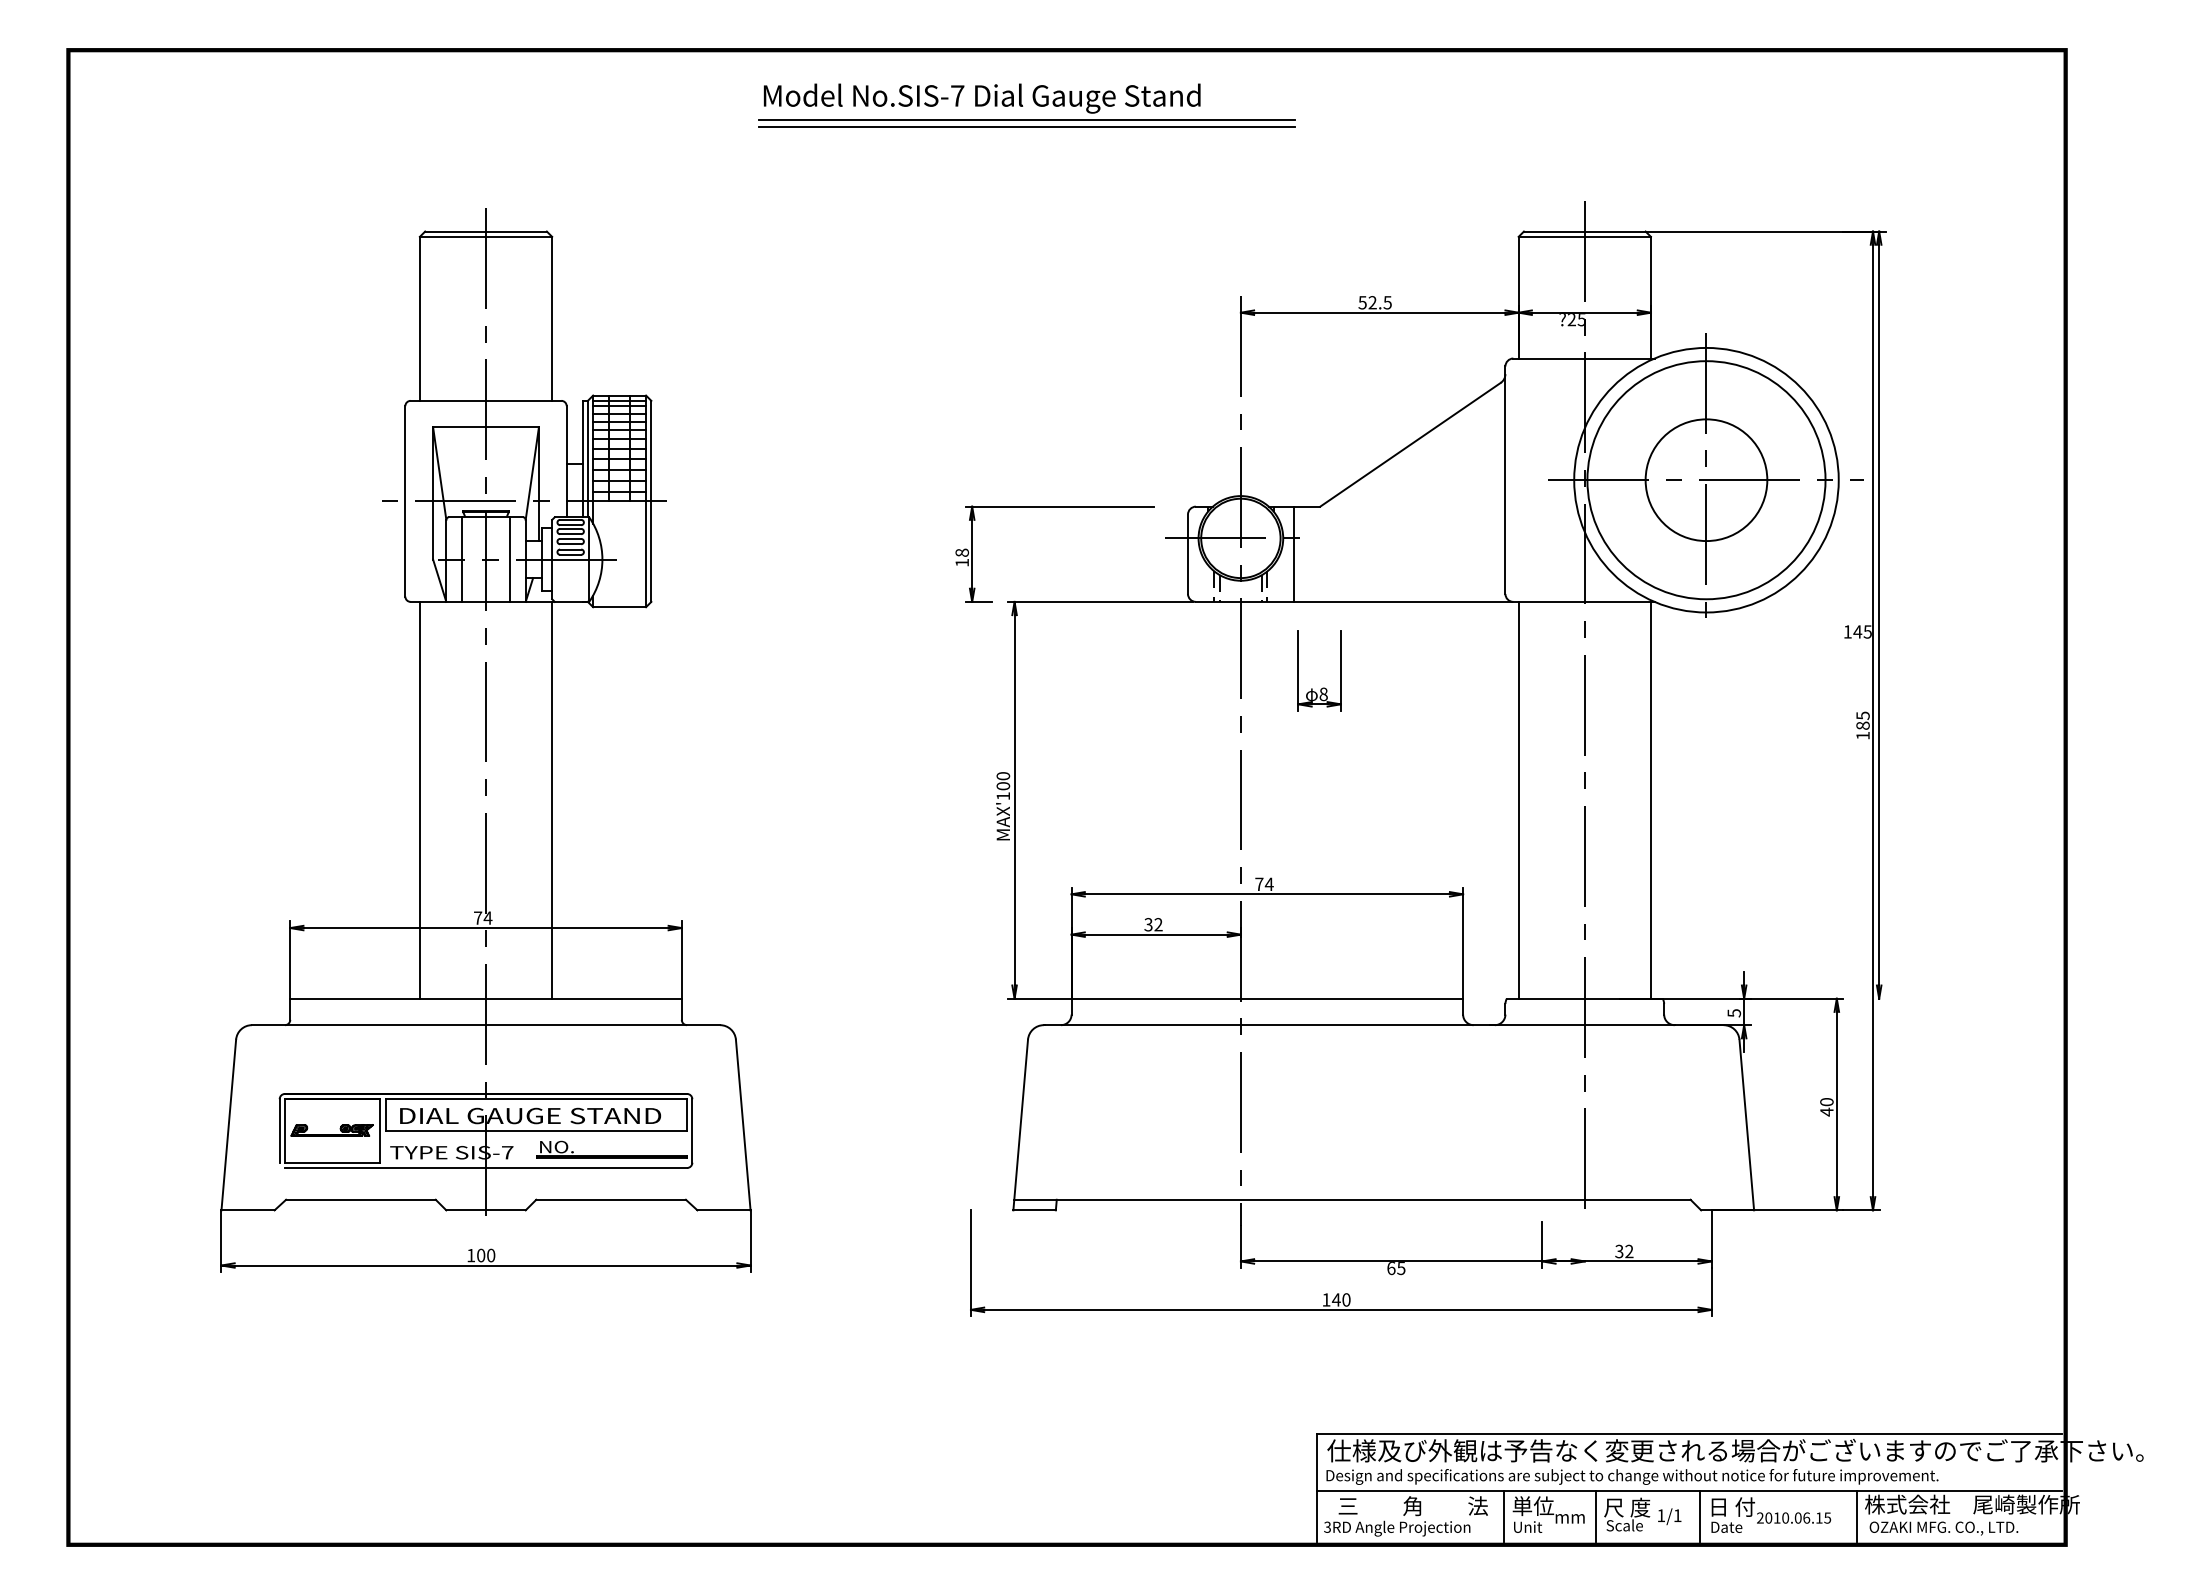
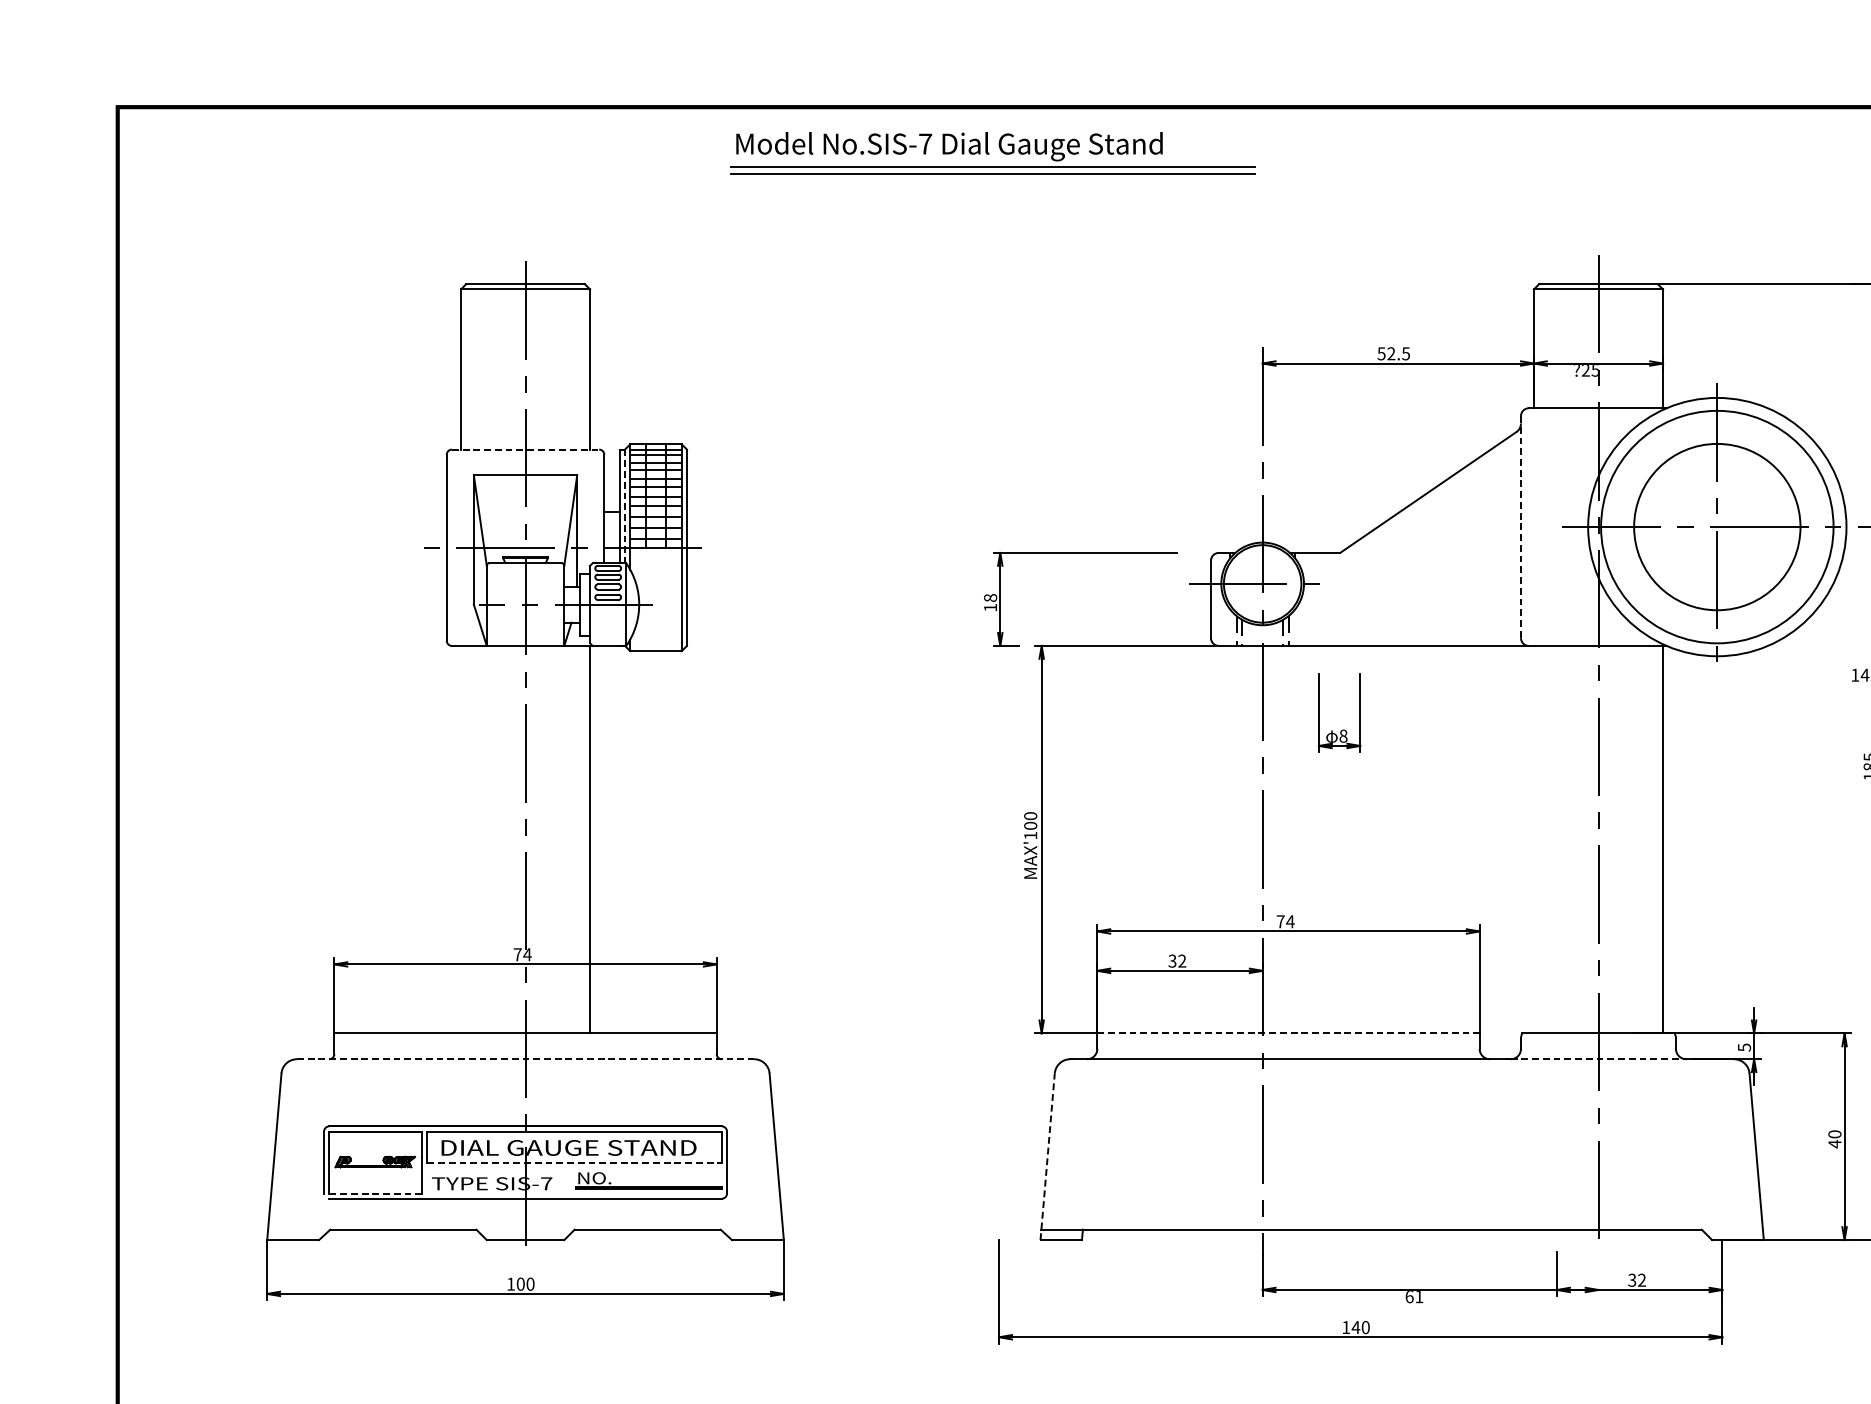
part: (1026, 105) -> (992, 153), moved
line: (486, 400) -> (526, 449), solid -> dashed
line: (587, 459) -> (624, 506), solid -> dashed
line: (1505, 480) -> (1521, 527), solid -> dashed
circle: (1706, 480) -> (1717, 527), size x1.4
line: (1293, 553) -> (1314, 598), removed
line: (462, 559) -> (502, 604), removed
line: (509, 559) -> (548, 604), removed
line: (419, 799) -> (460, 838), removed
line: (1518, 799) -> (1533, 838), removed
line: (1267, 998) -> (1288, 1033), solid -> dashed
line: (486, 1025) -> (526, 1059), solid -> dashed
line: (1584, 1025) -> (1598, 1059), solid -> dashed
line: (1020, 1125) -> (1047, 1157), solid -> dashed
line: (536, 1130) -> (574, 1162), solid -> dashed
line: (332, 1162) -> (375, 1193), solid -> dashed
text: (1401, 1268) -> (1419, 1296), 65 -> 61

